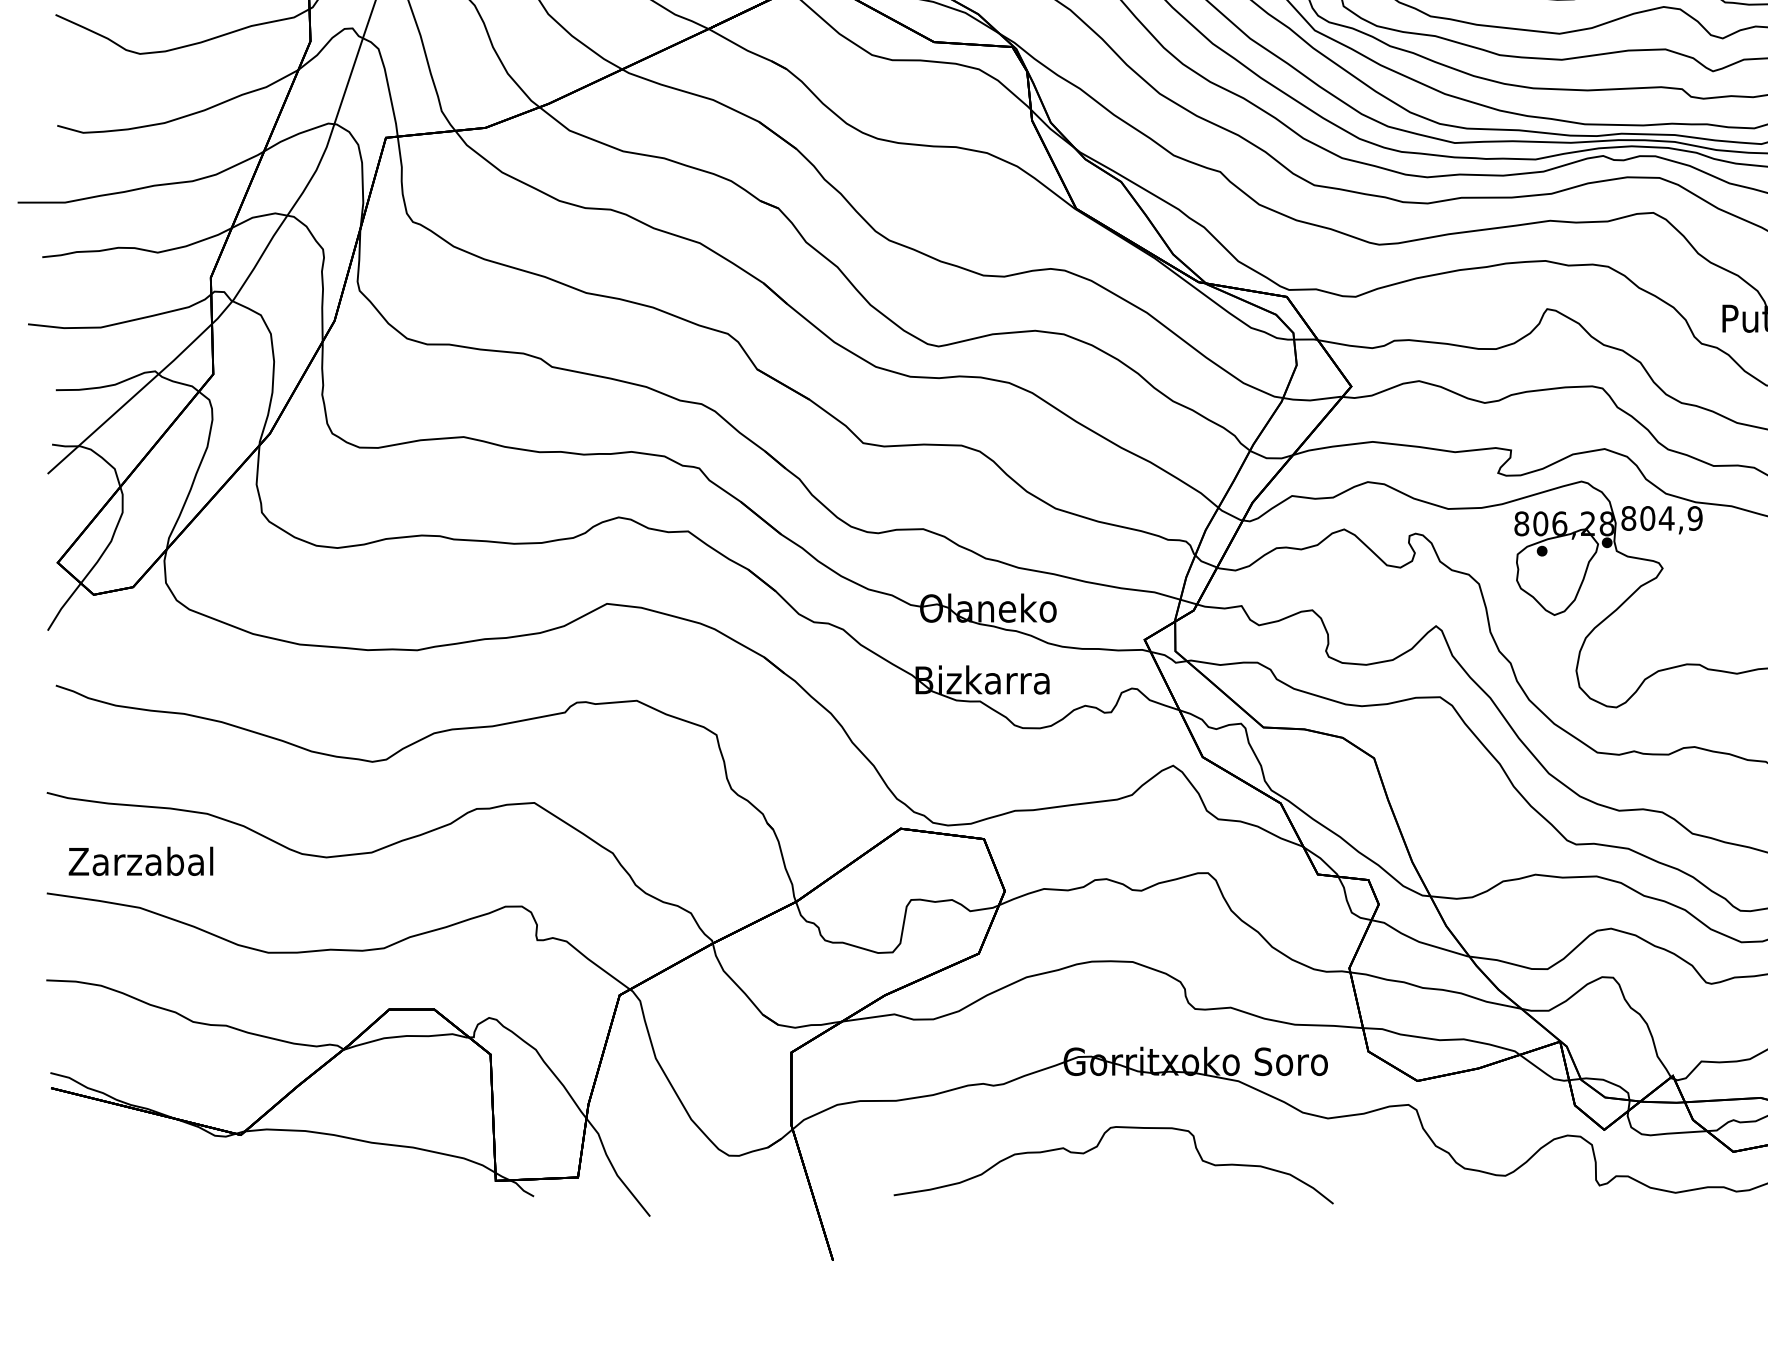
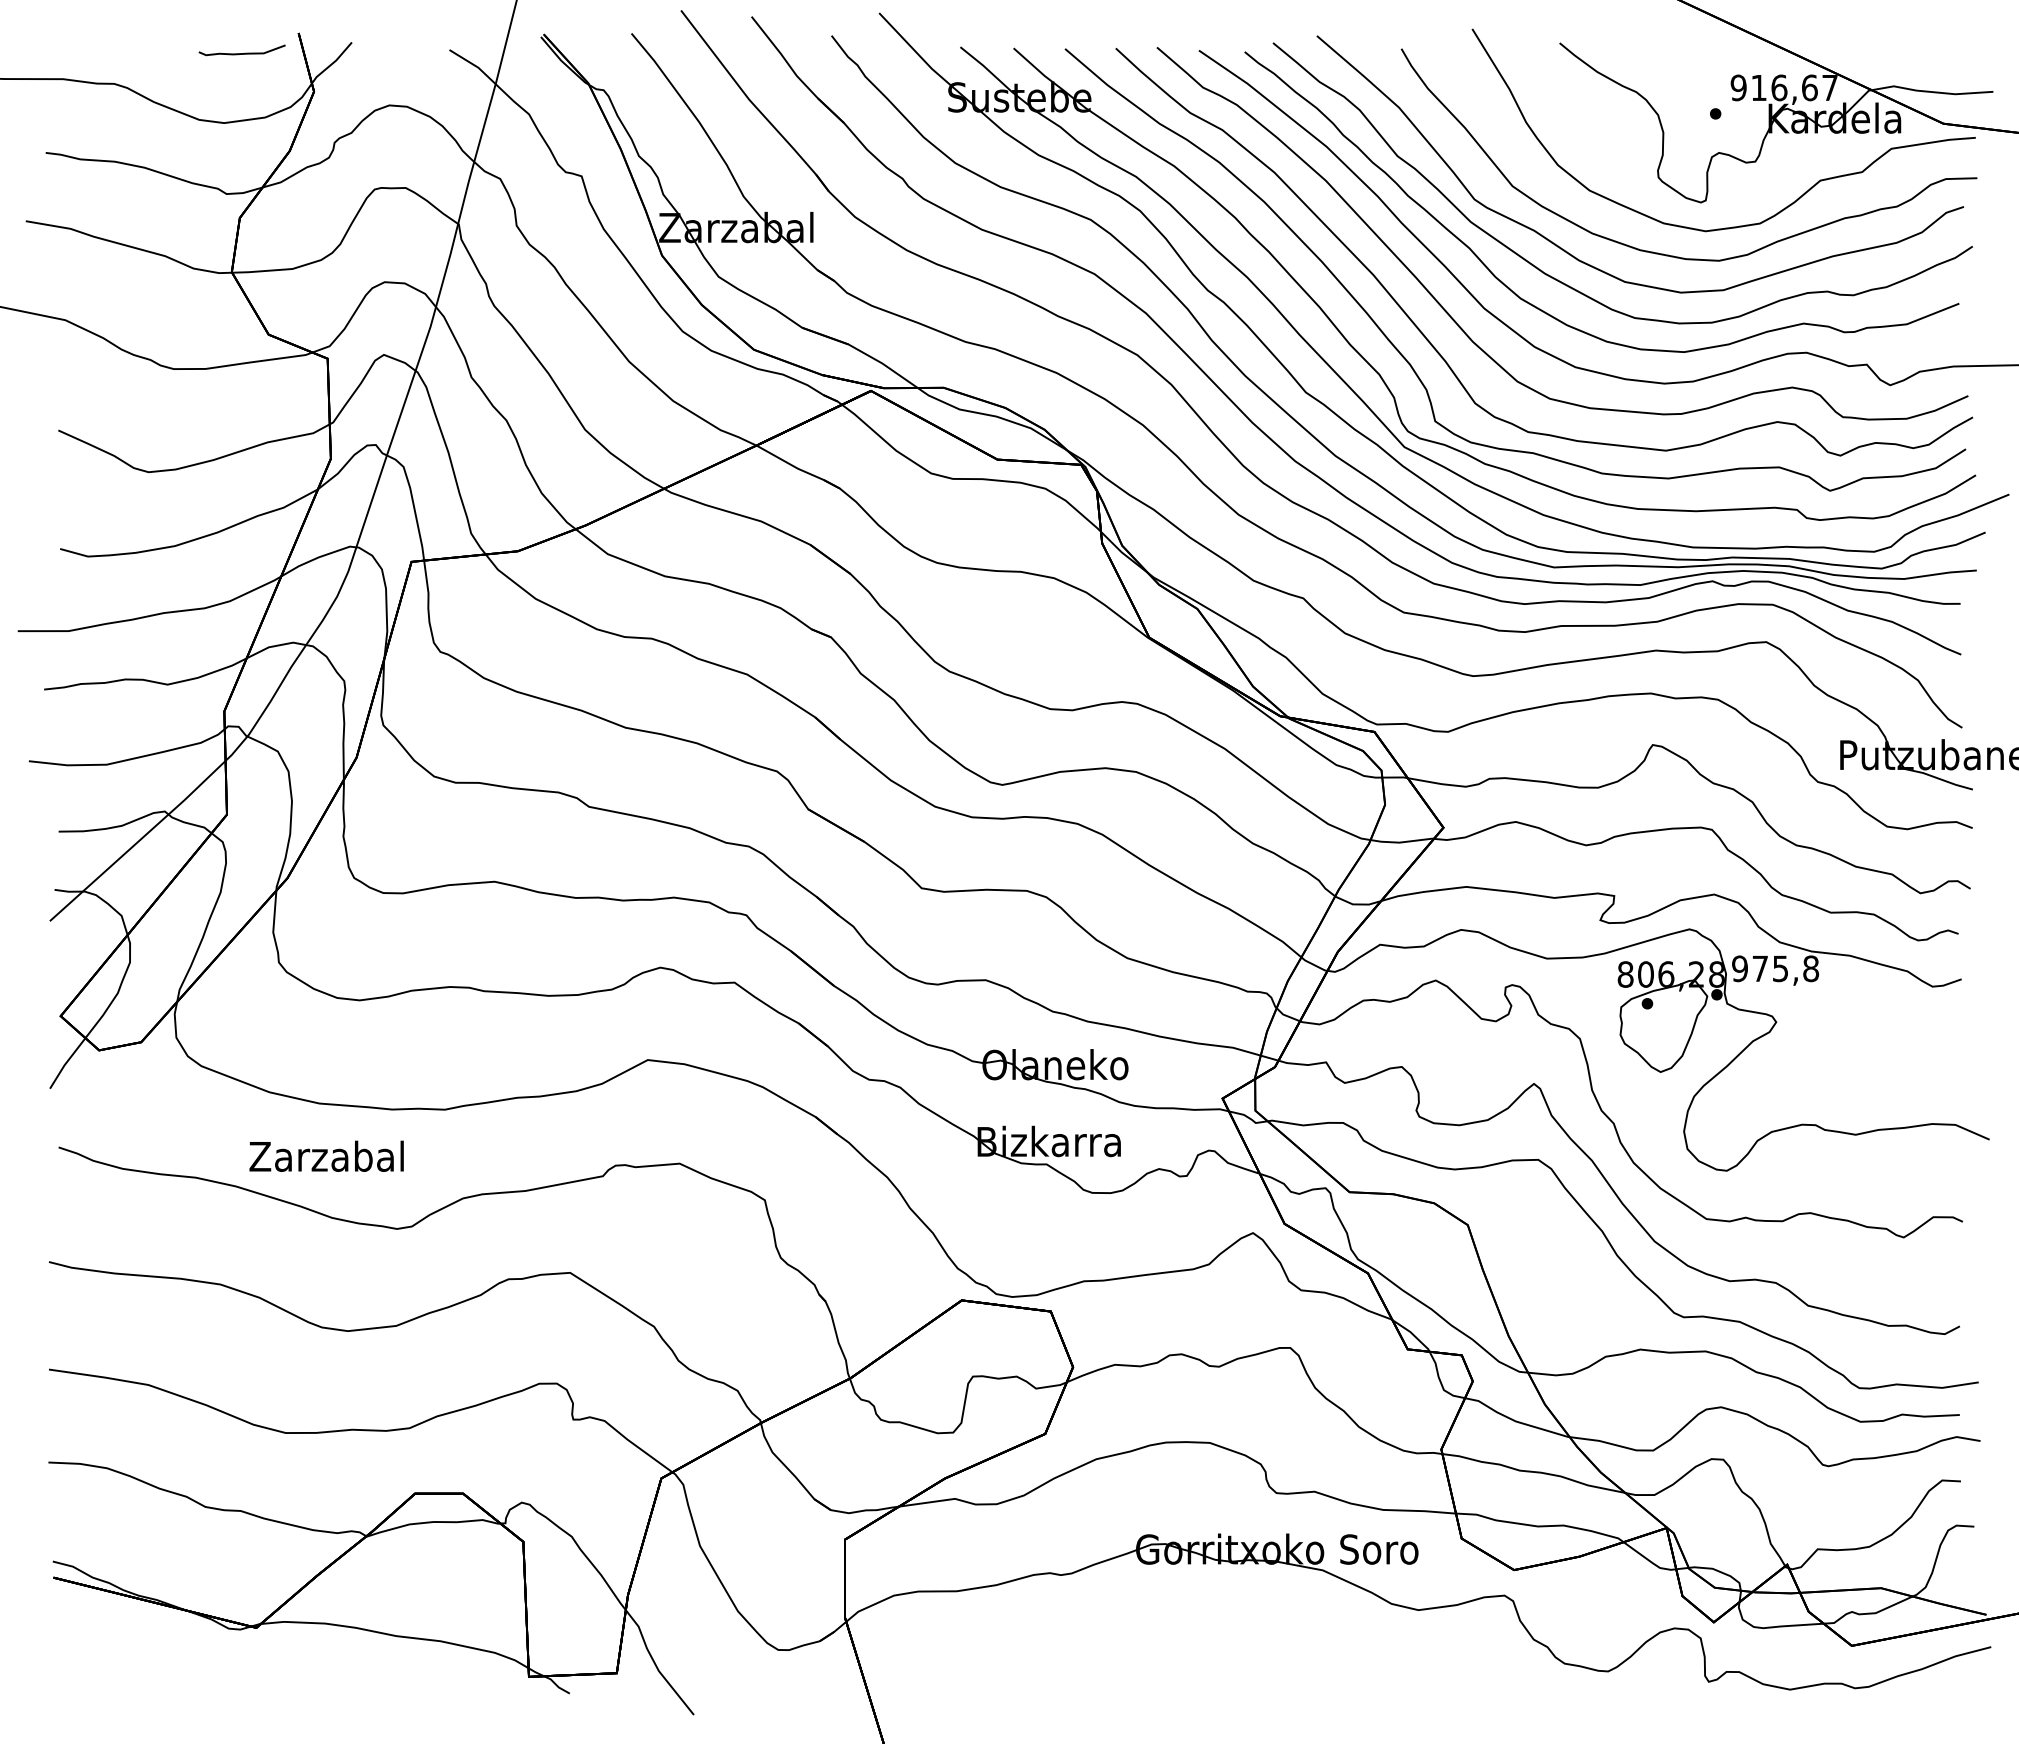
text: (1661, 518) -> (1775, 968), 804,9 -> 975,8
text: (140, 860) -> (326, 1155), moved
curve: (1096, 1147) -> (1171, 1641), removed

